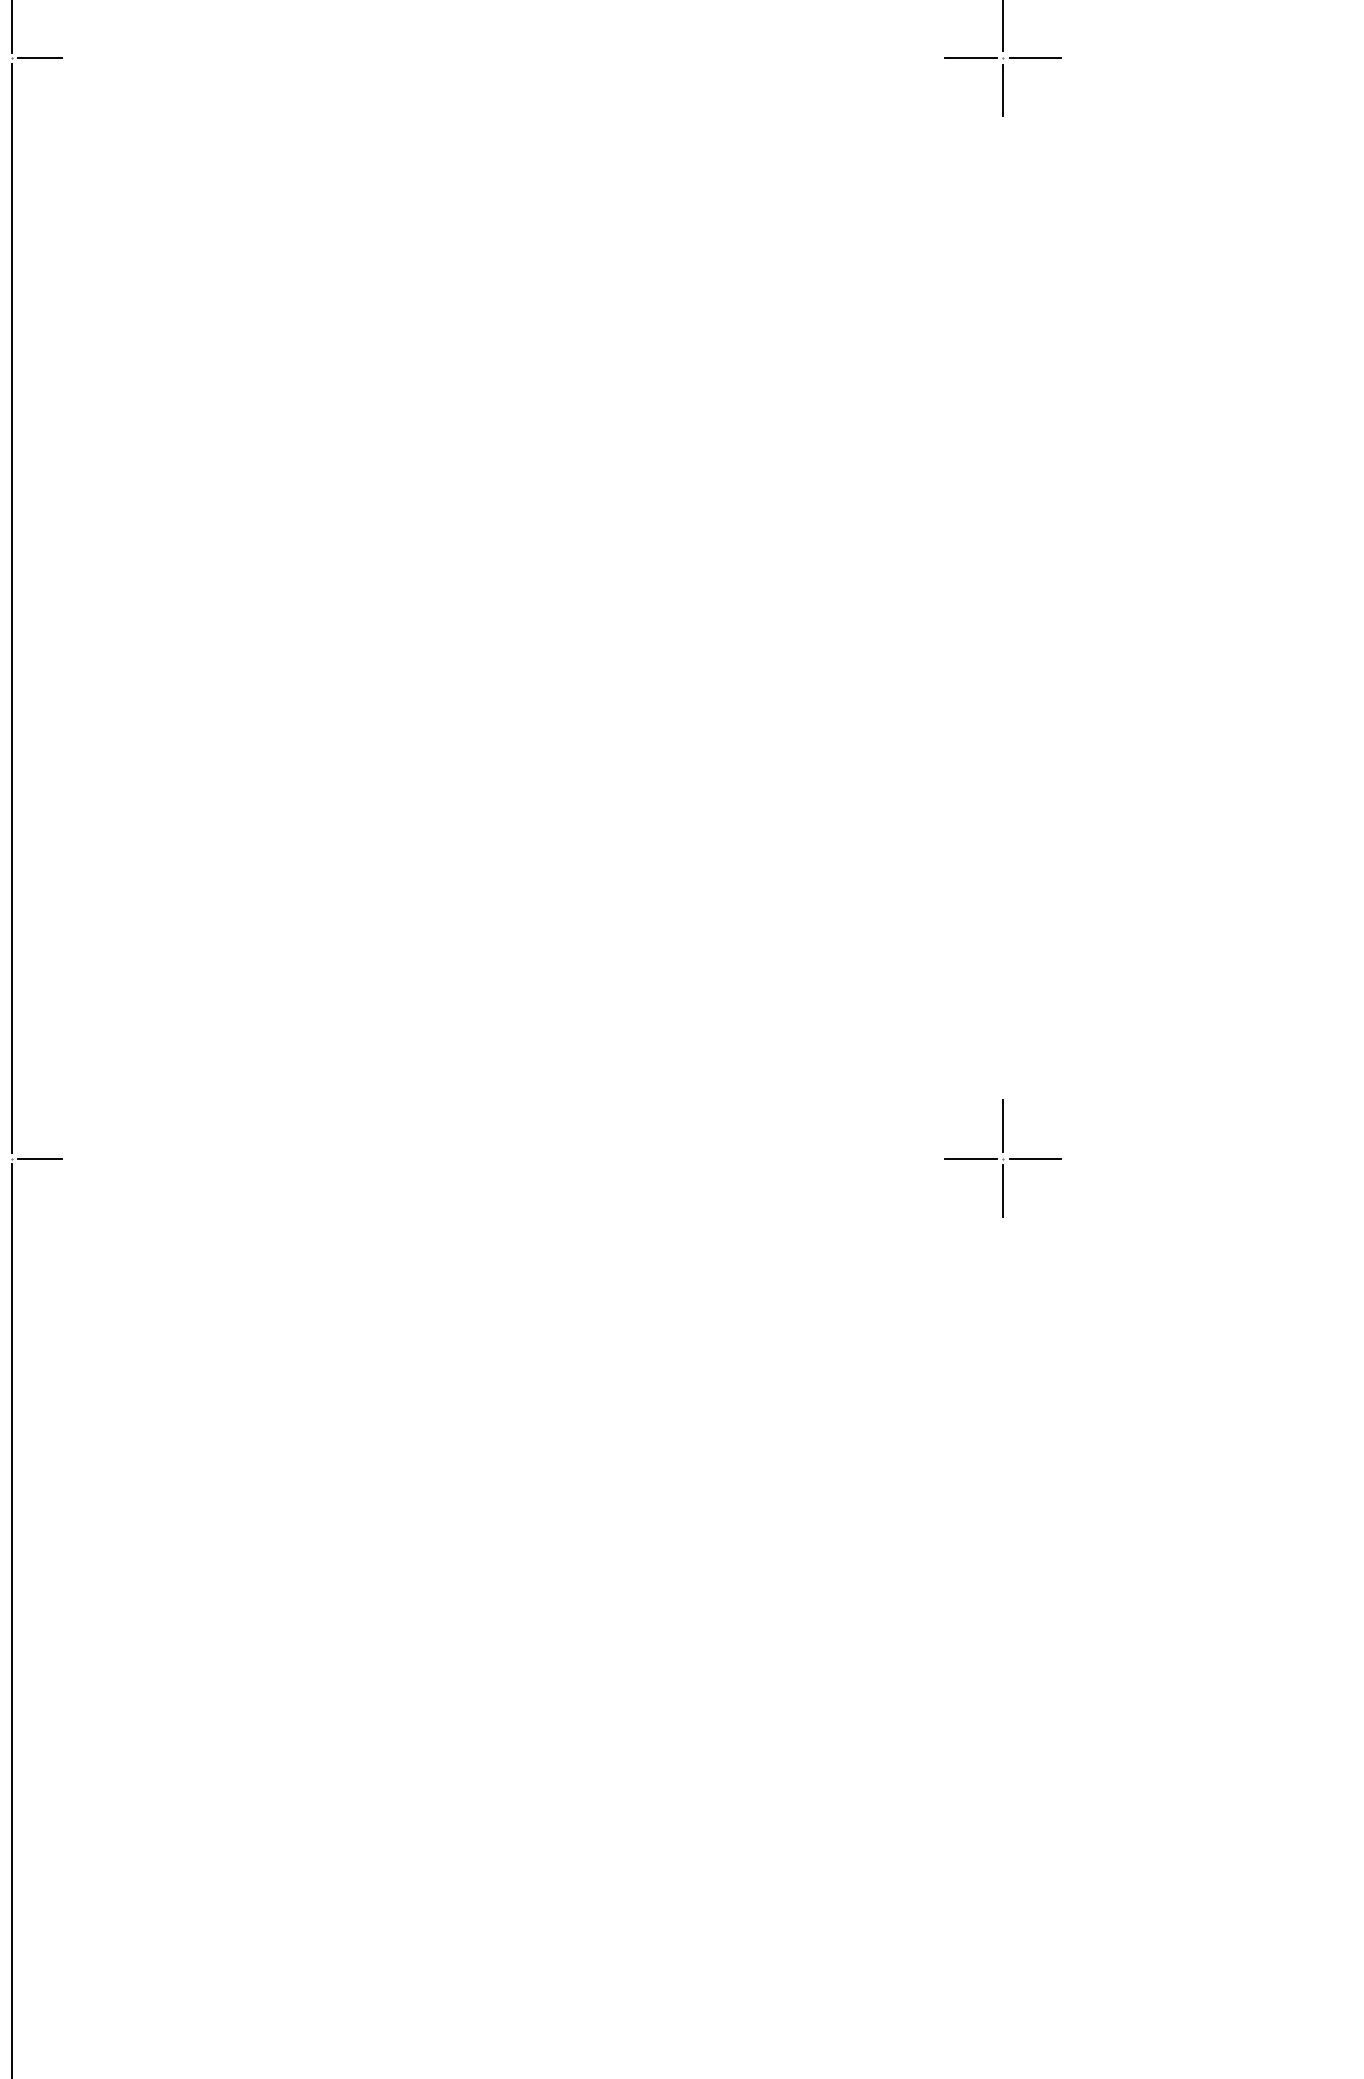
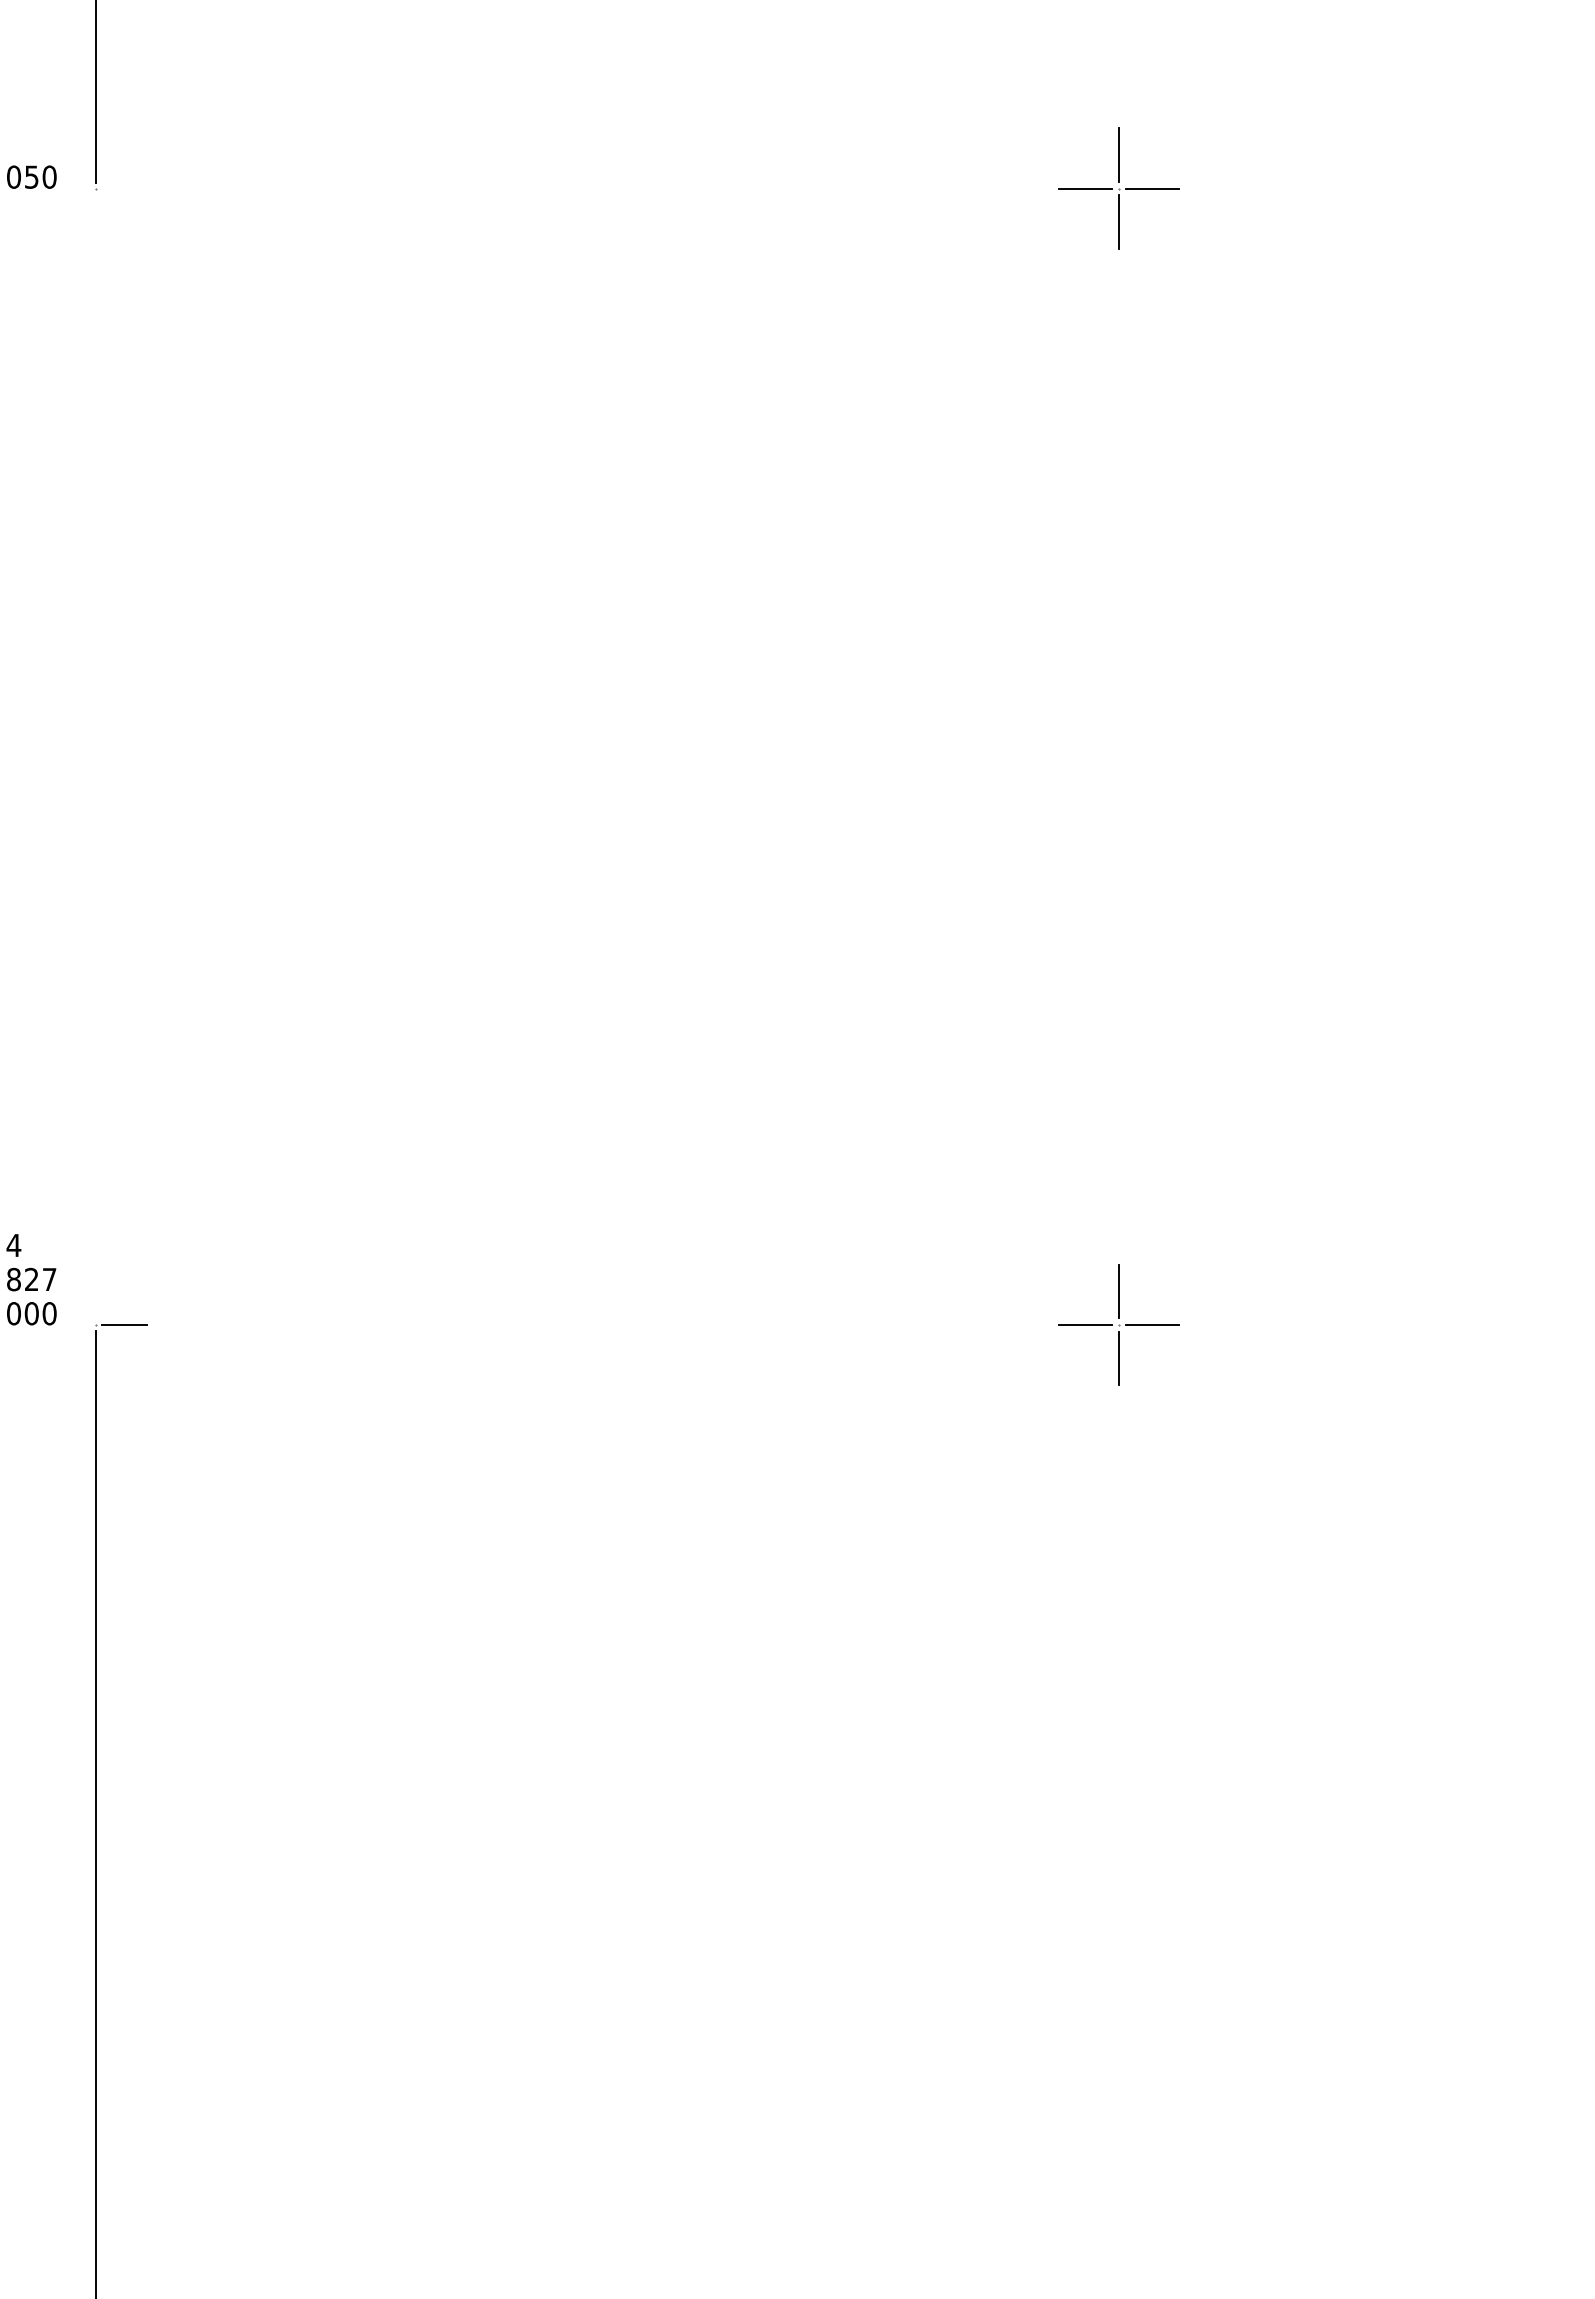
line: (40, 57) -> (124, 188), removed
line: (12, 608) -> (96, 756), removed

